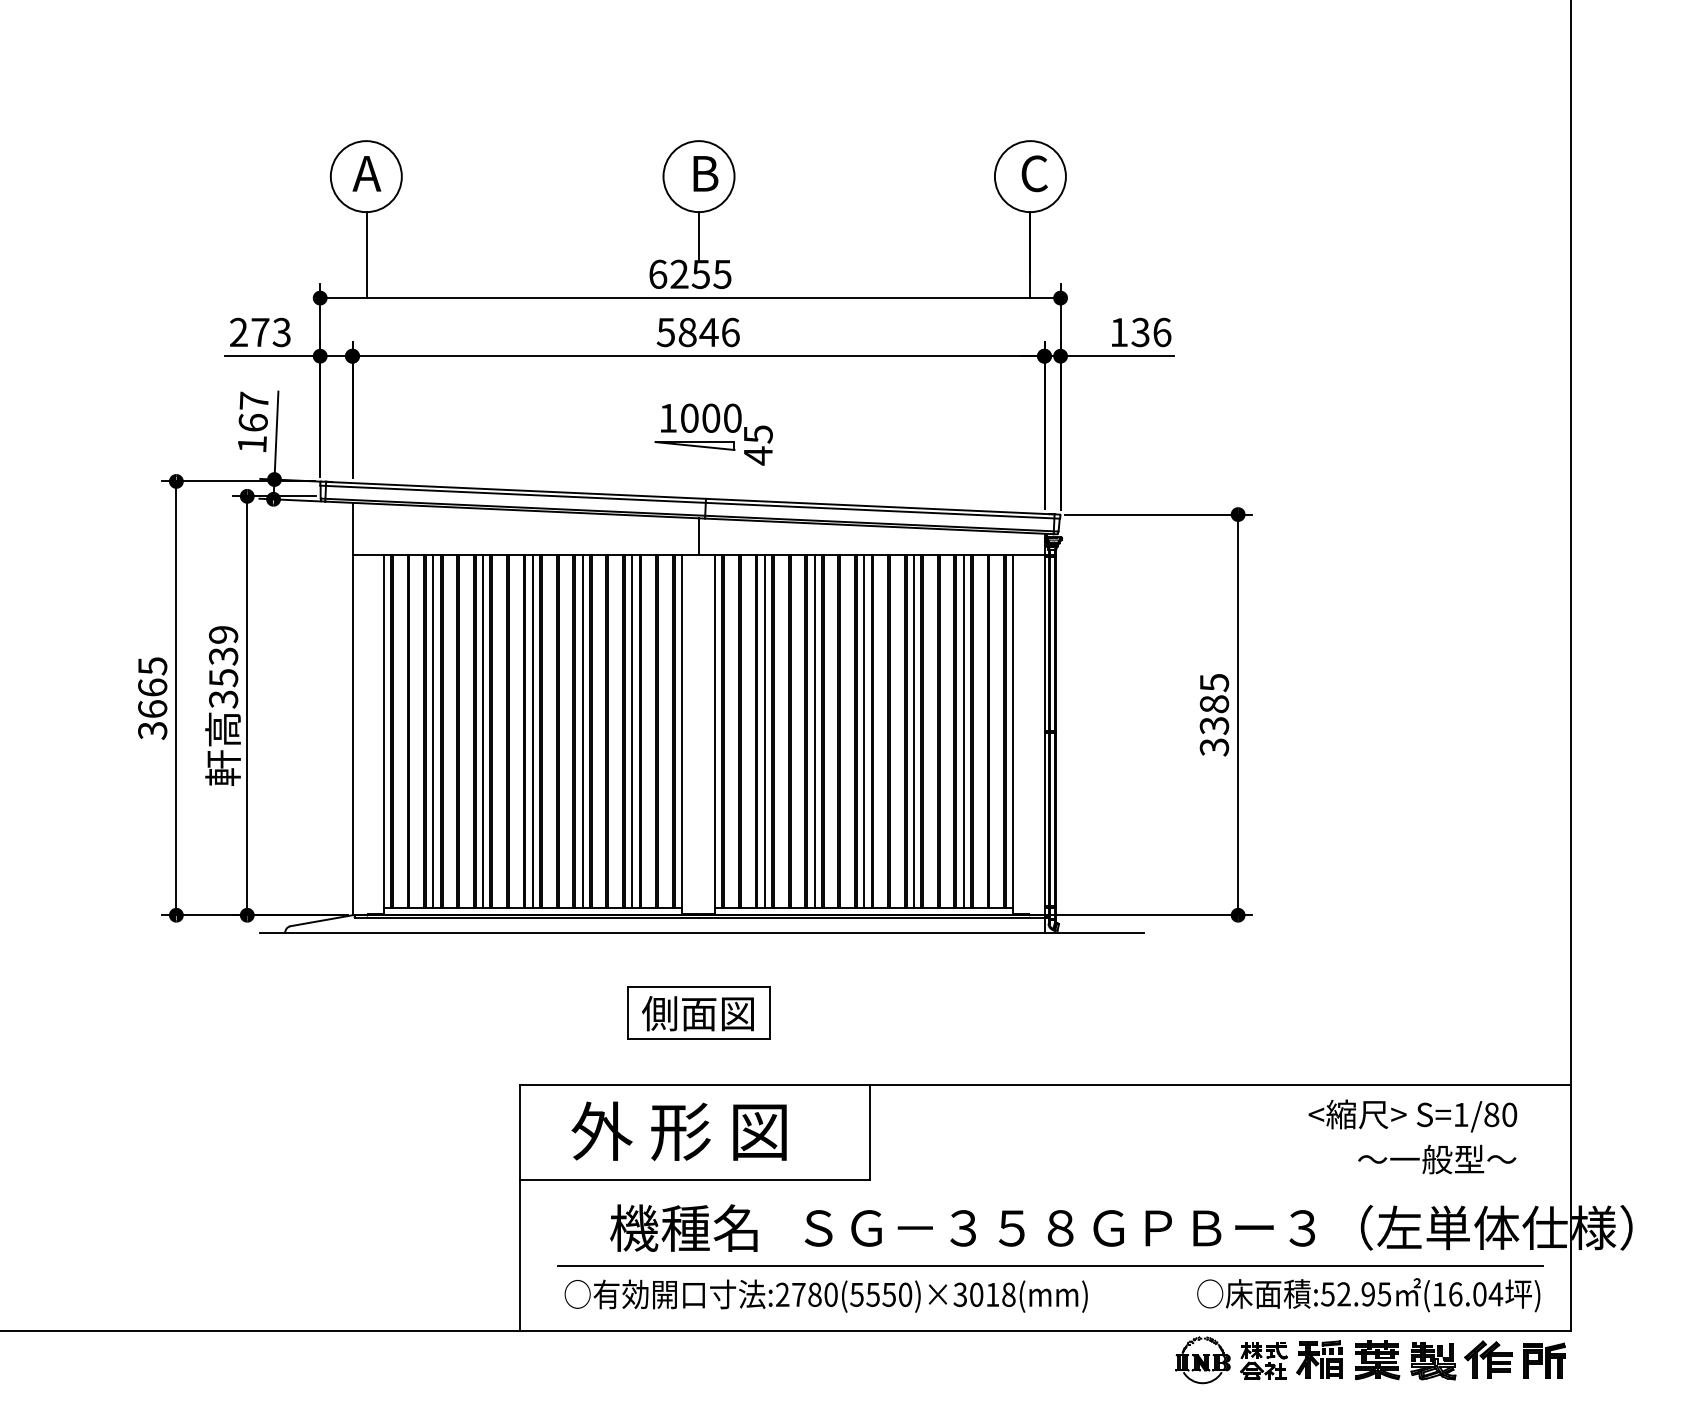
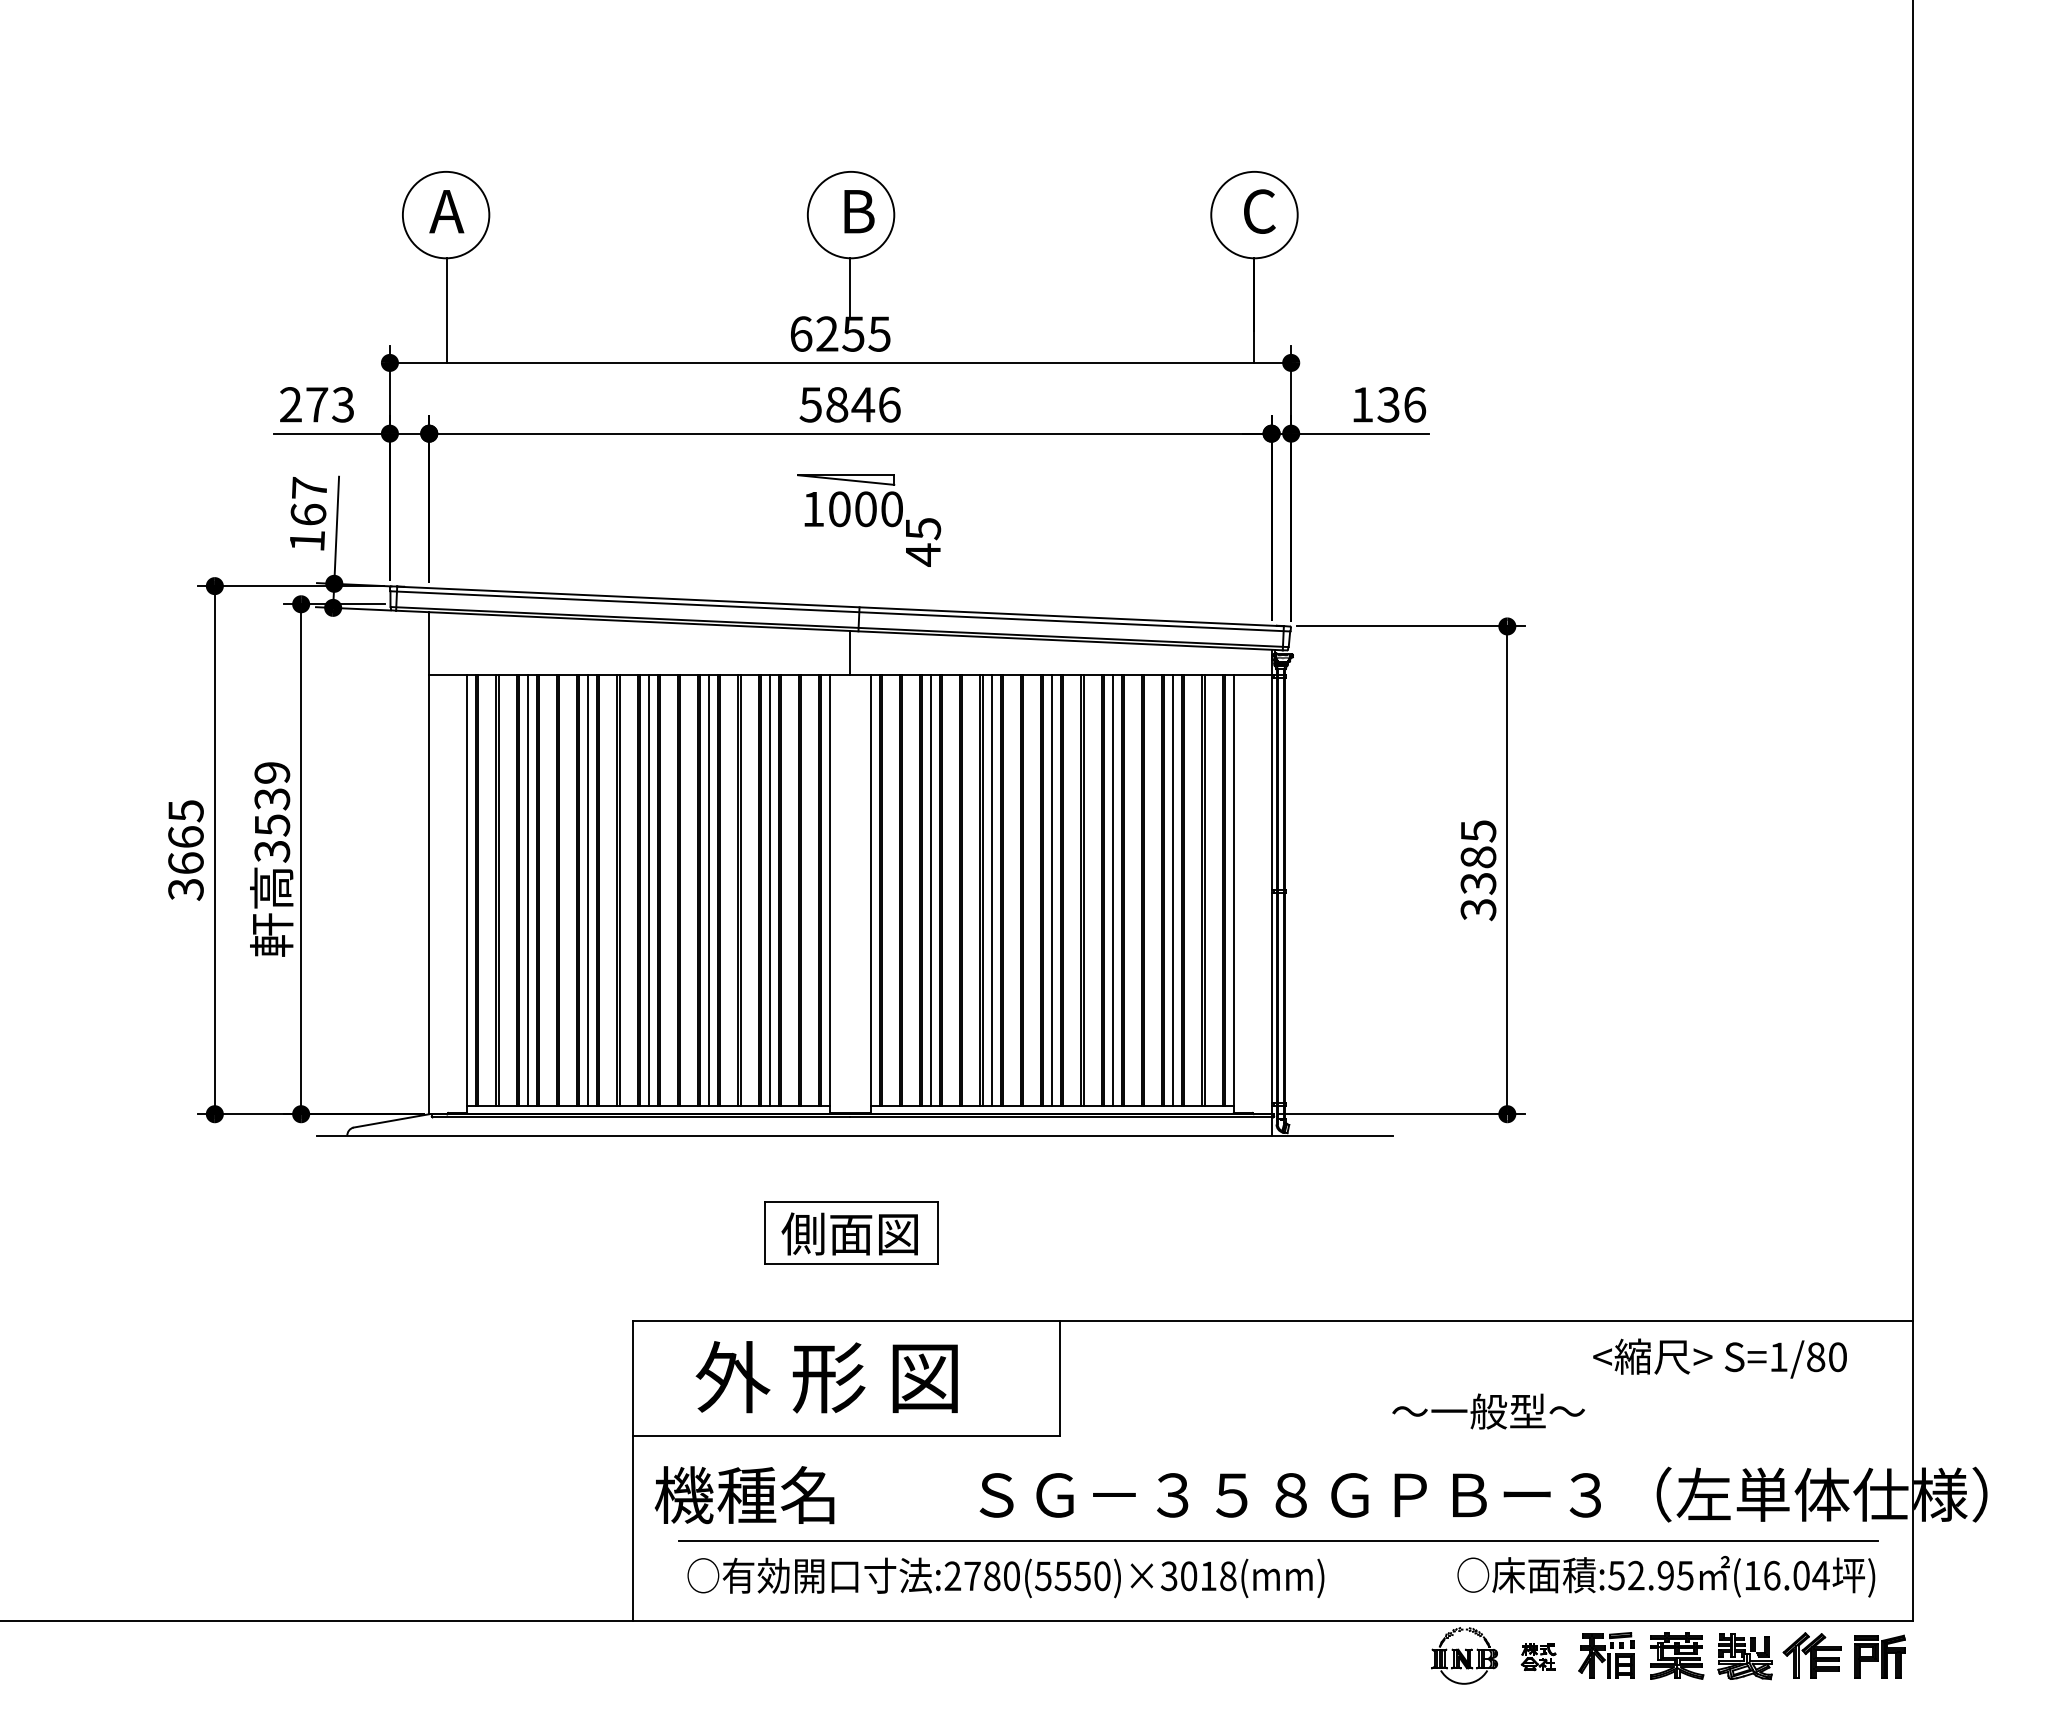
part: (695, 445) -> (846, 479), moved
text: (1437, 1159) -> (1488, 1411), moved
text: (683, 1228) -> (744, 1495), moved
part: (1263, 1360) -> (1538, 1656), size x0.6

